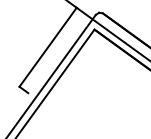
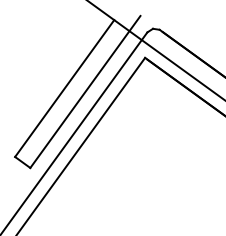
line: (59, 49) -> (84, 92), added

